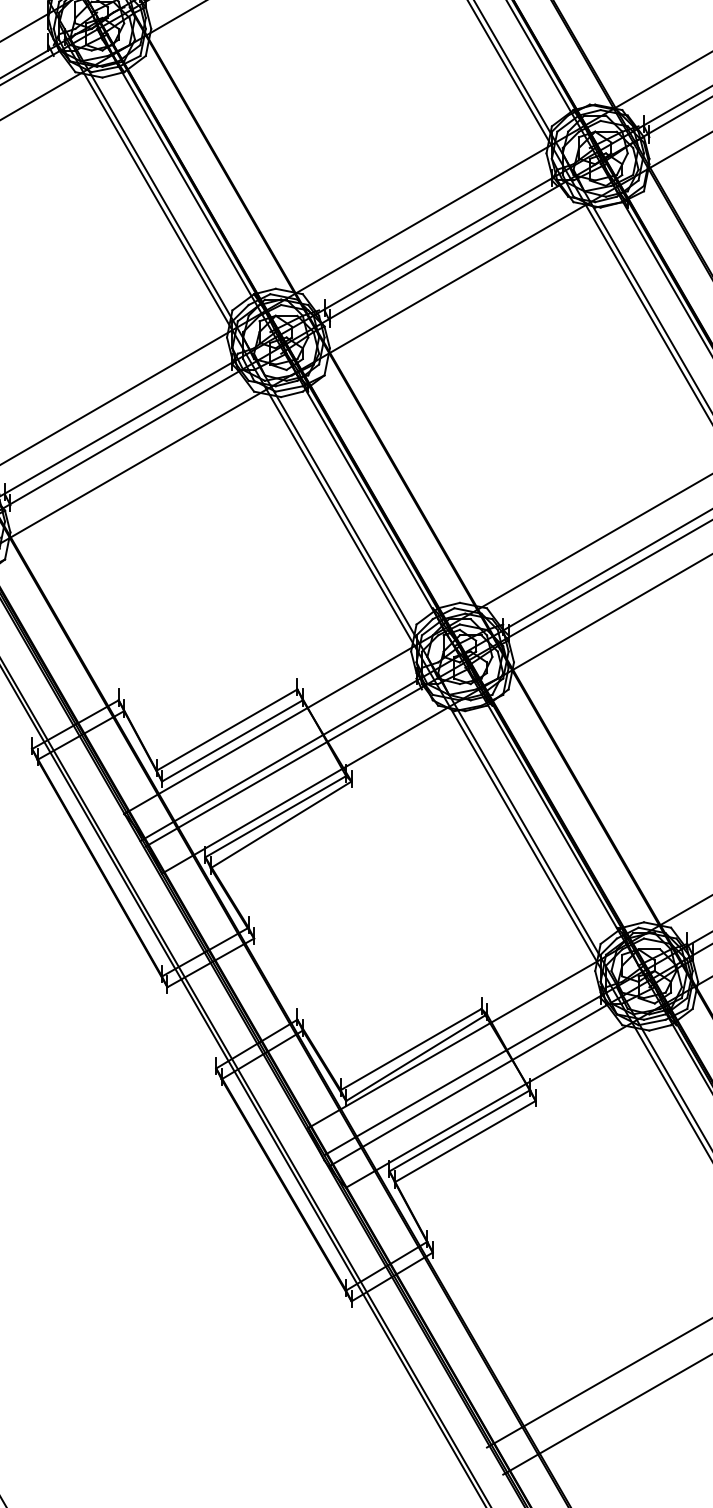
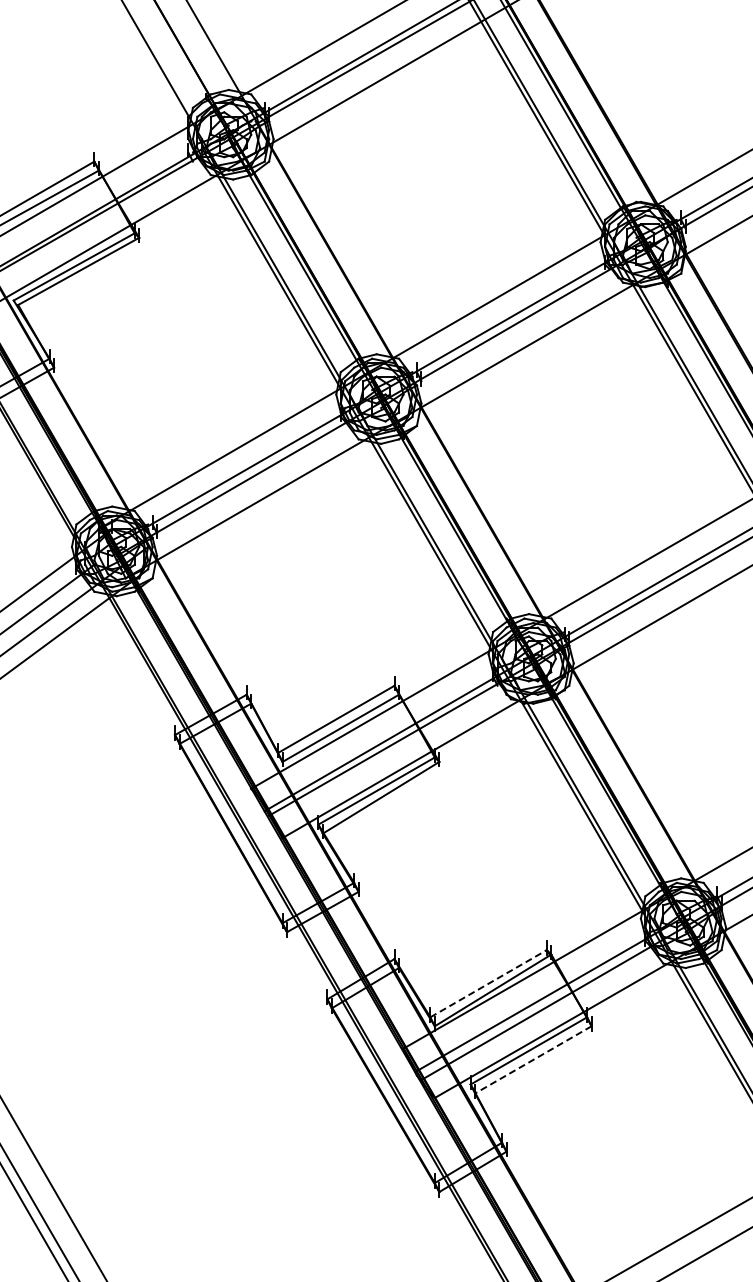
line: (412, 1049) -> (489, 983), solid -> dashed
line: (464, 1142) -> (532, 1060), solid -> dashed

